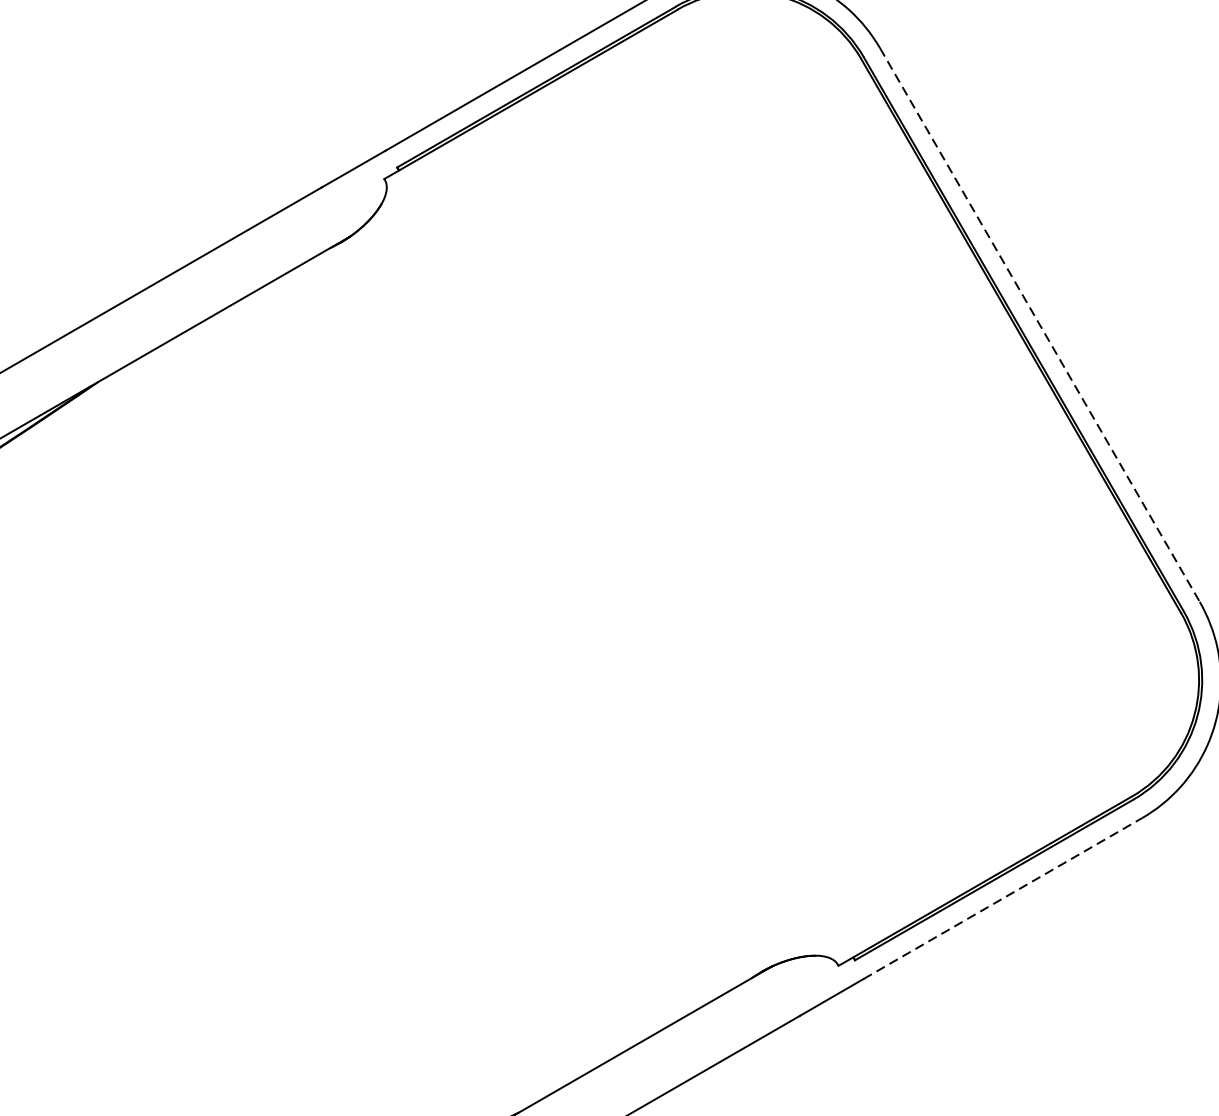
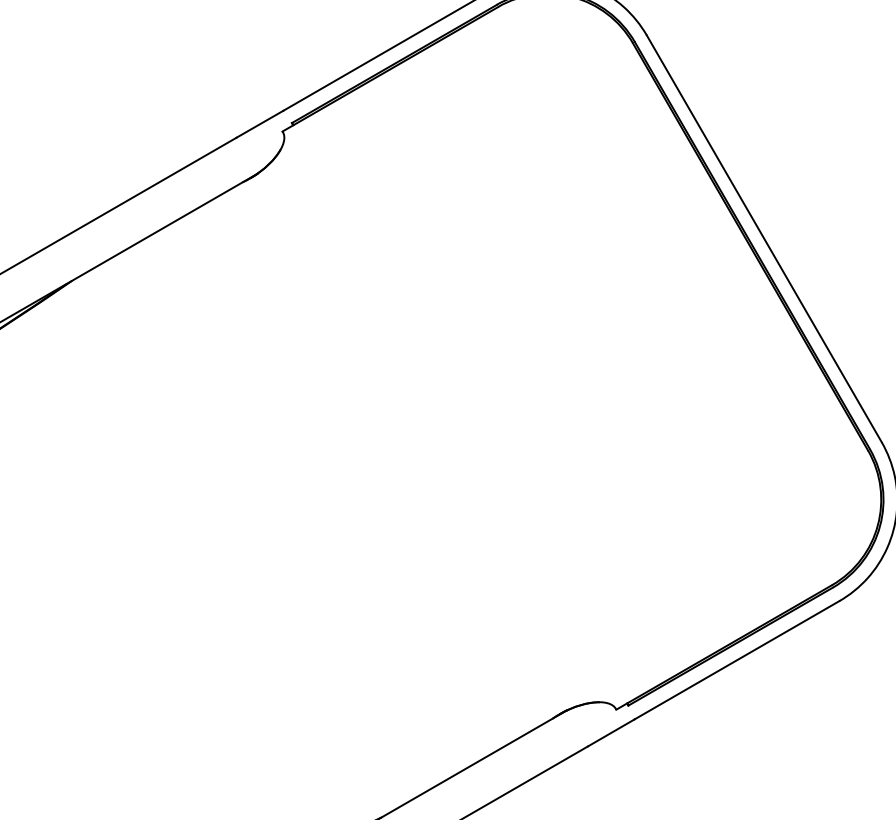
line: (1040, 324) -> (764, 238), dashed -> solid
line: (1003, 898) -> (737, 660), dashed -> solid

